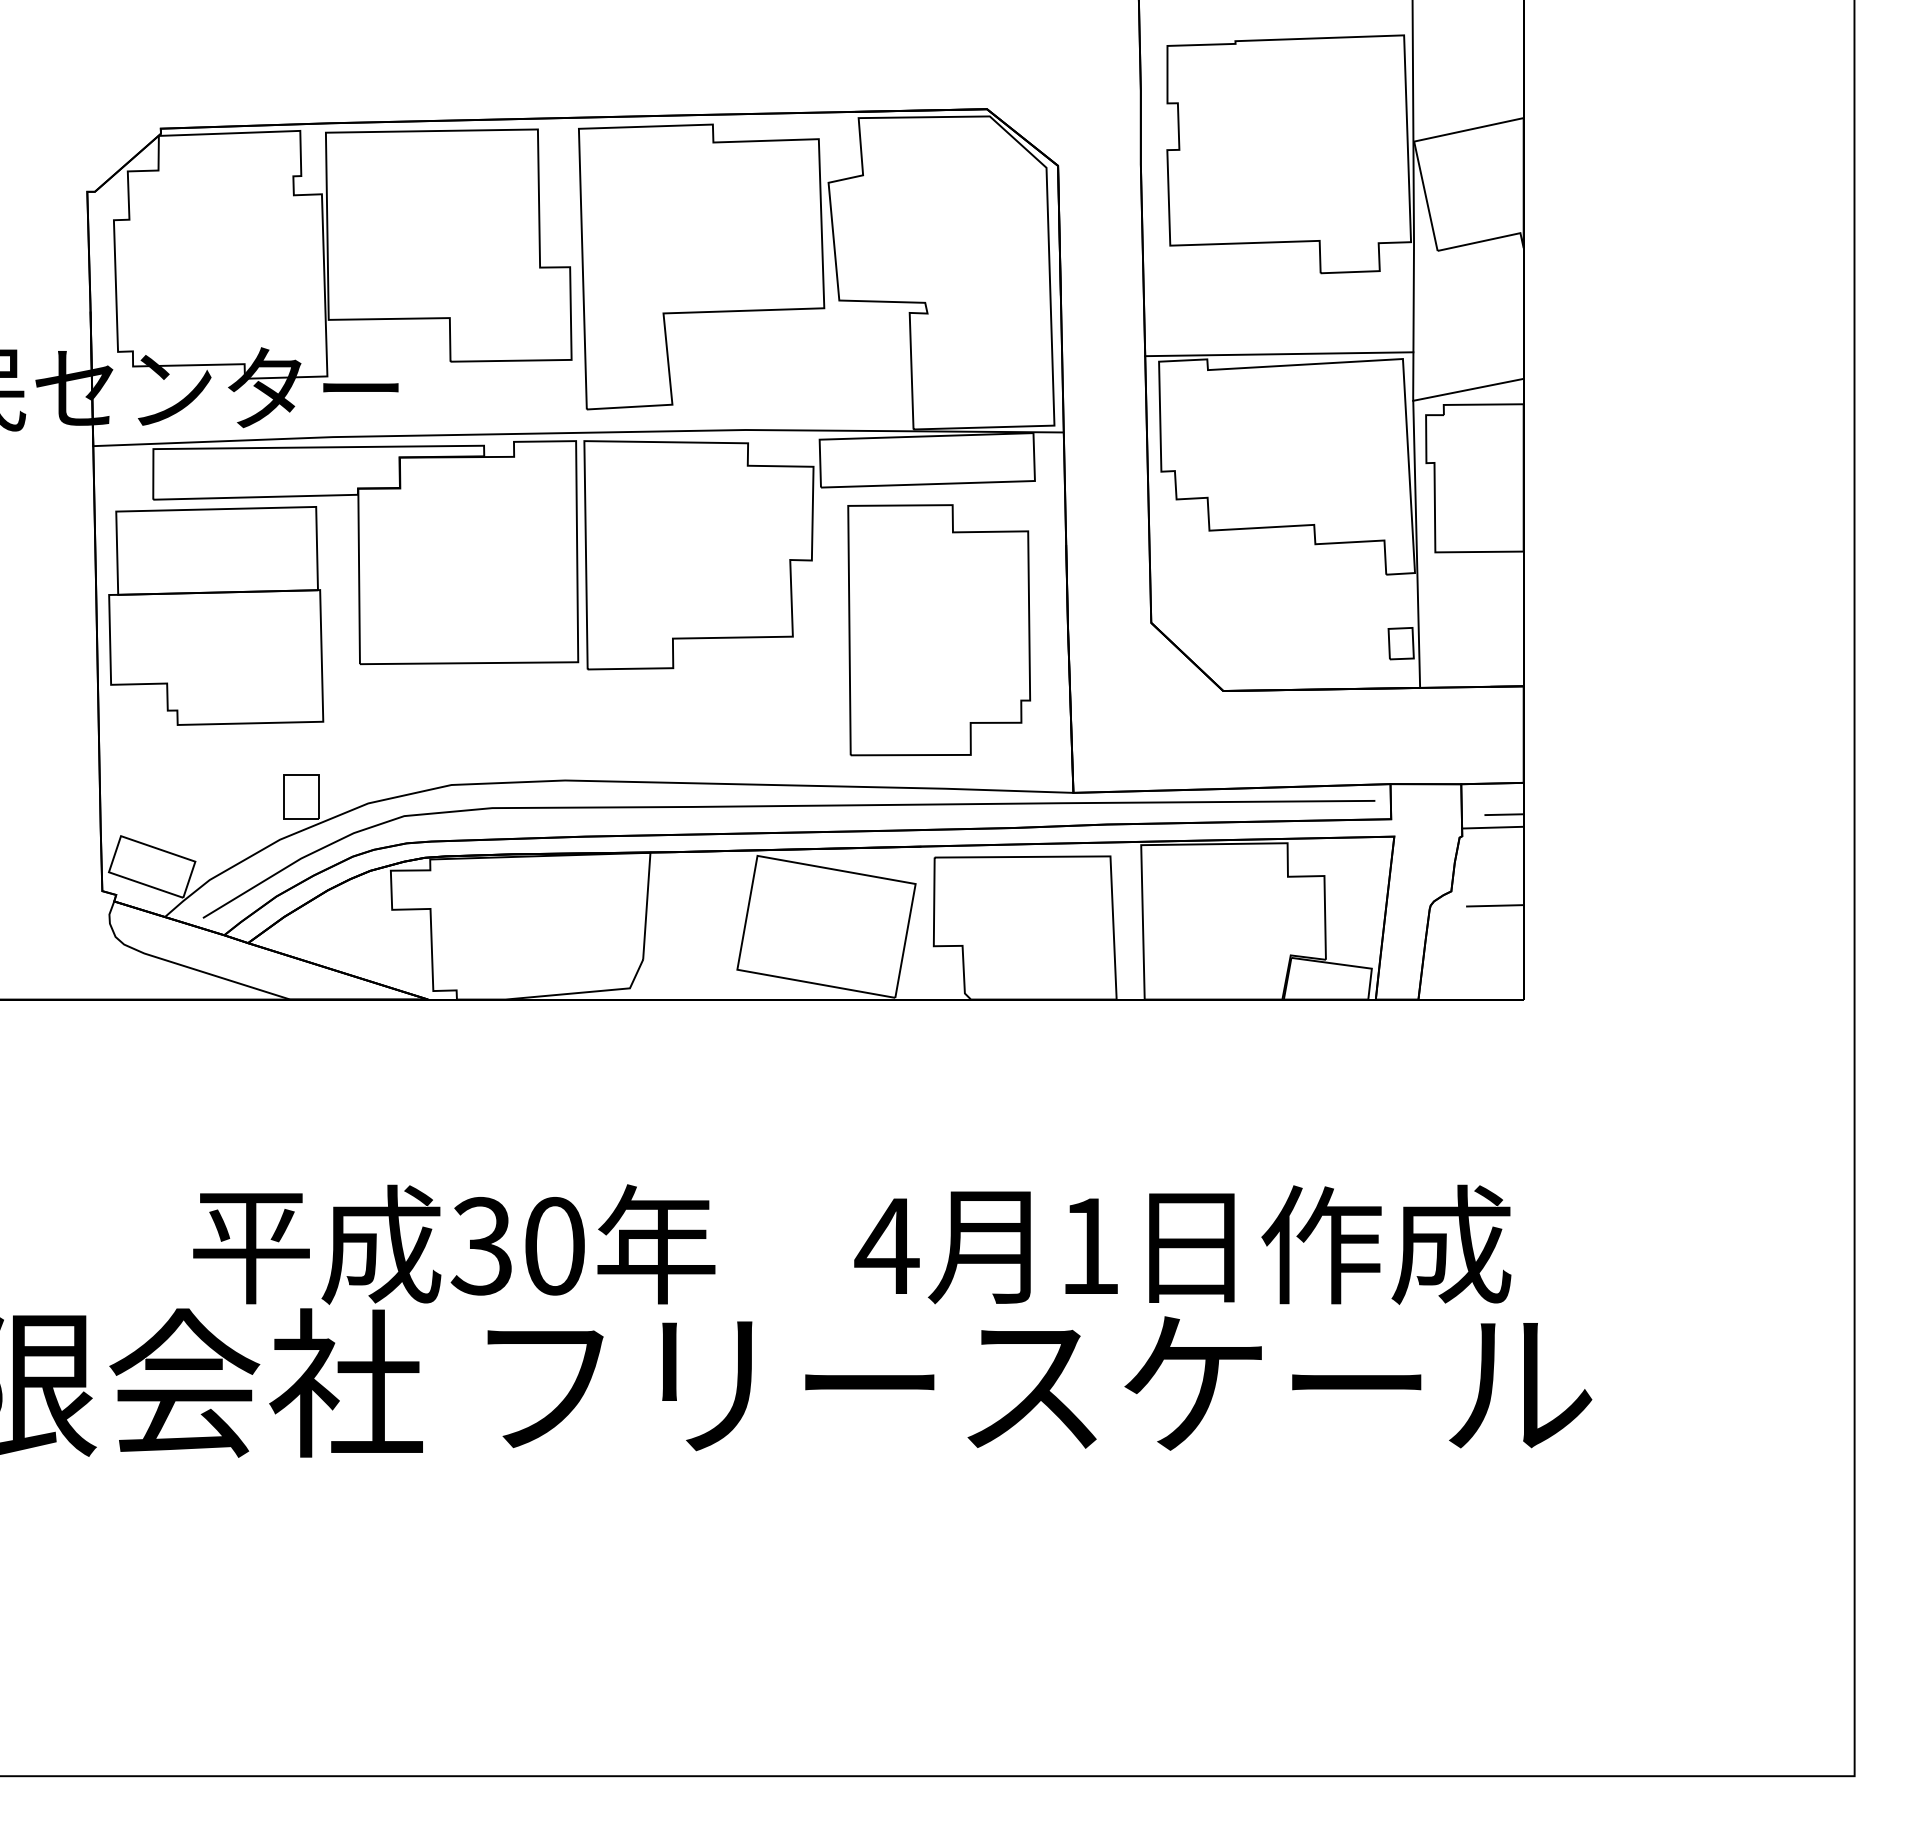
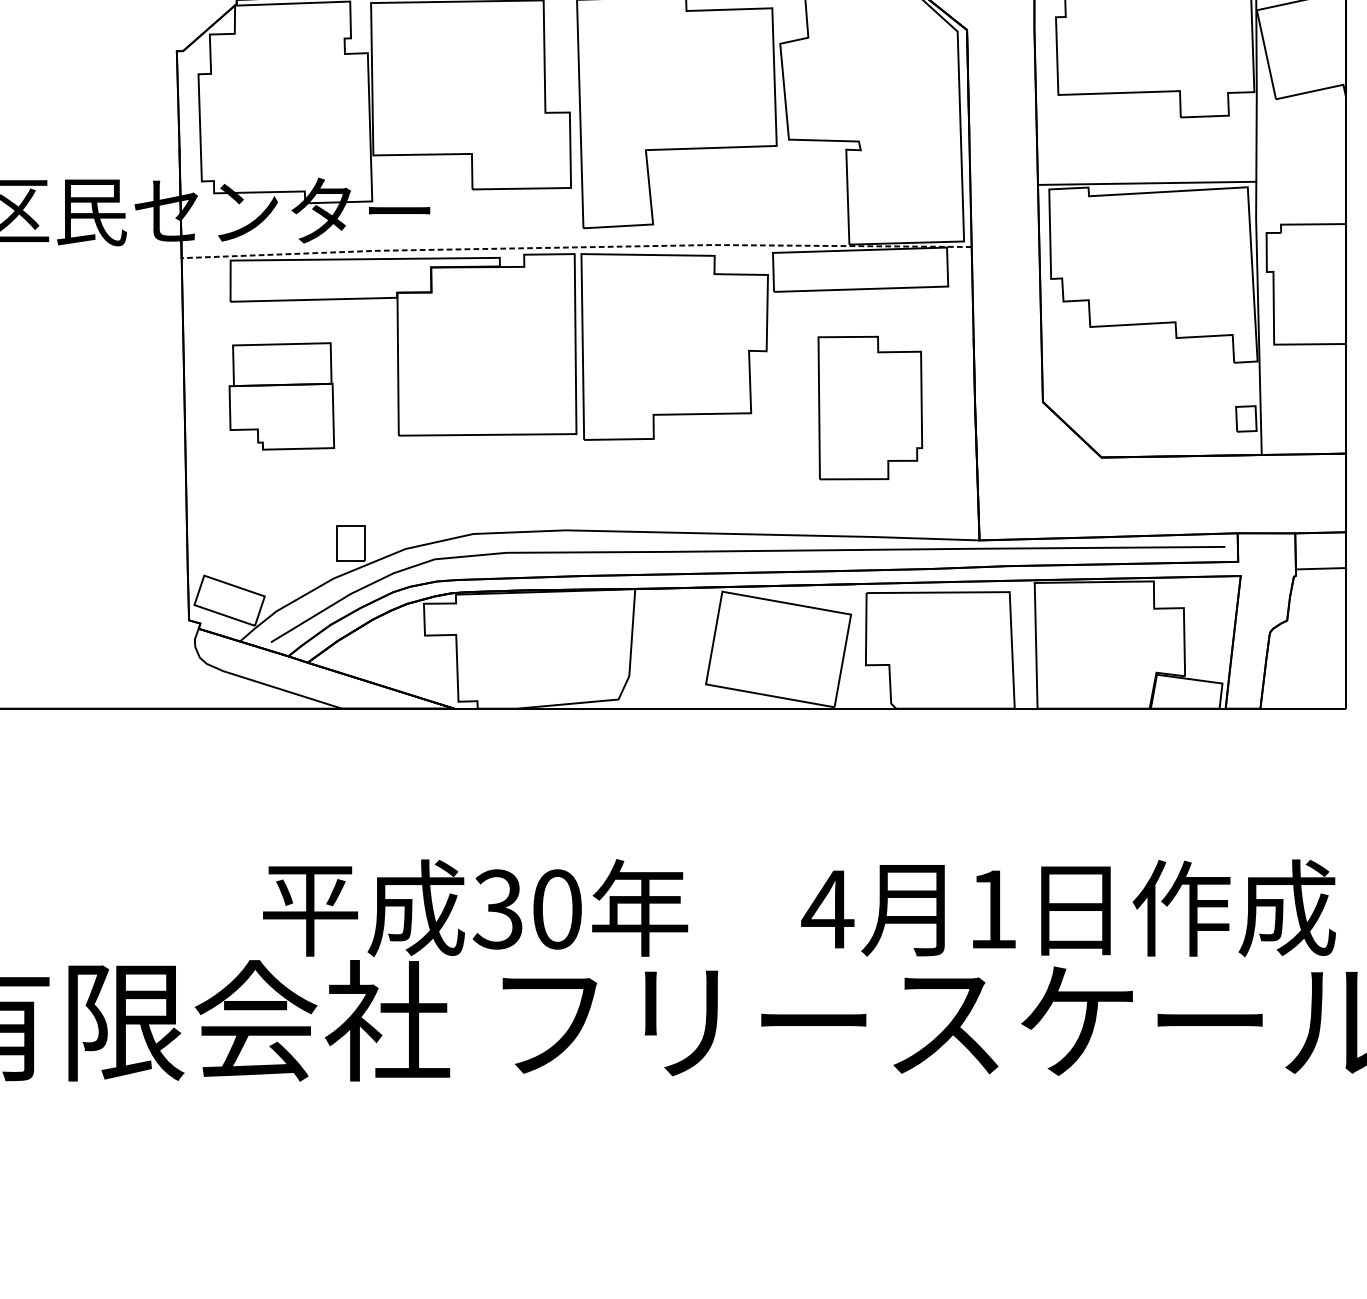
line: (1468, 389) -> (1301, 212), removed
line: (578, 432) -> (576, 247), solid -> dashed
part: (216, 615) -> (282, 396), size x0.6
part: (939, 630) -> (870, 408), size x0.7
line: (1504, 814) -> (1330, 558), removed
line: (1495, 905) -> (1323, 632), removed

